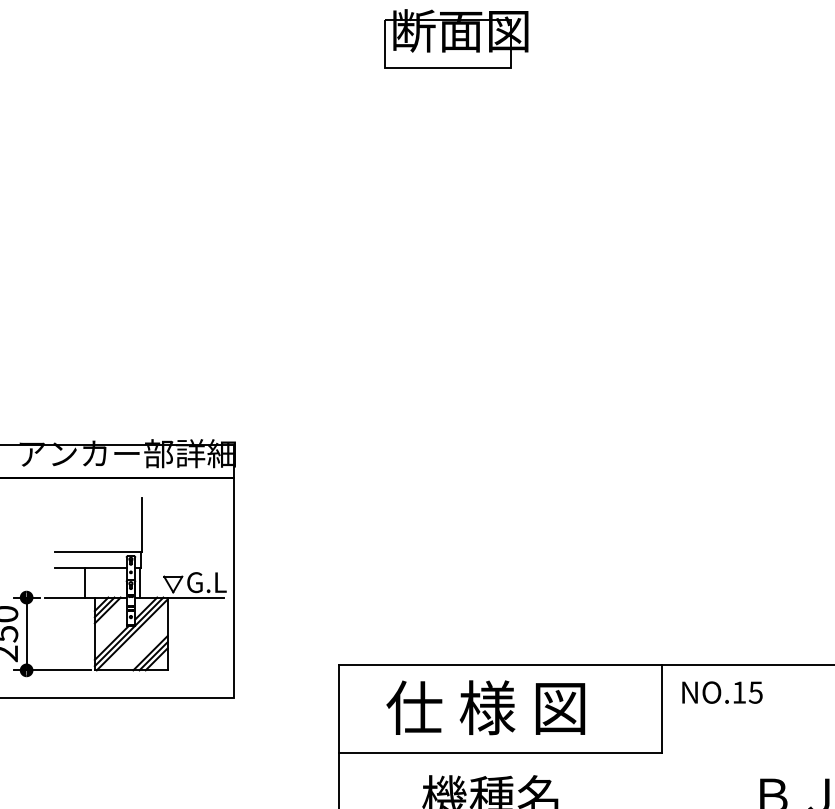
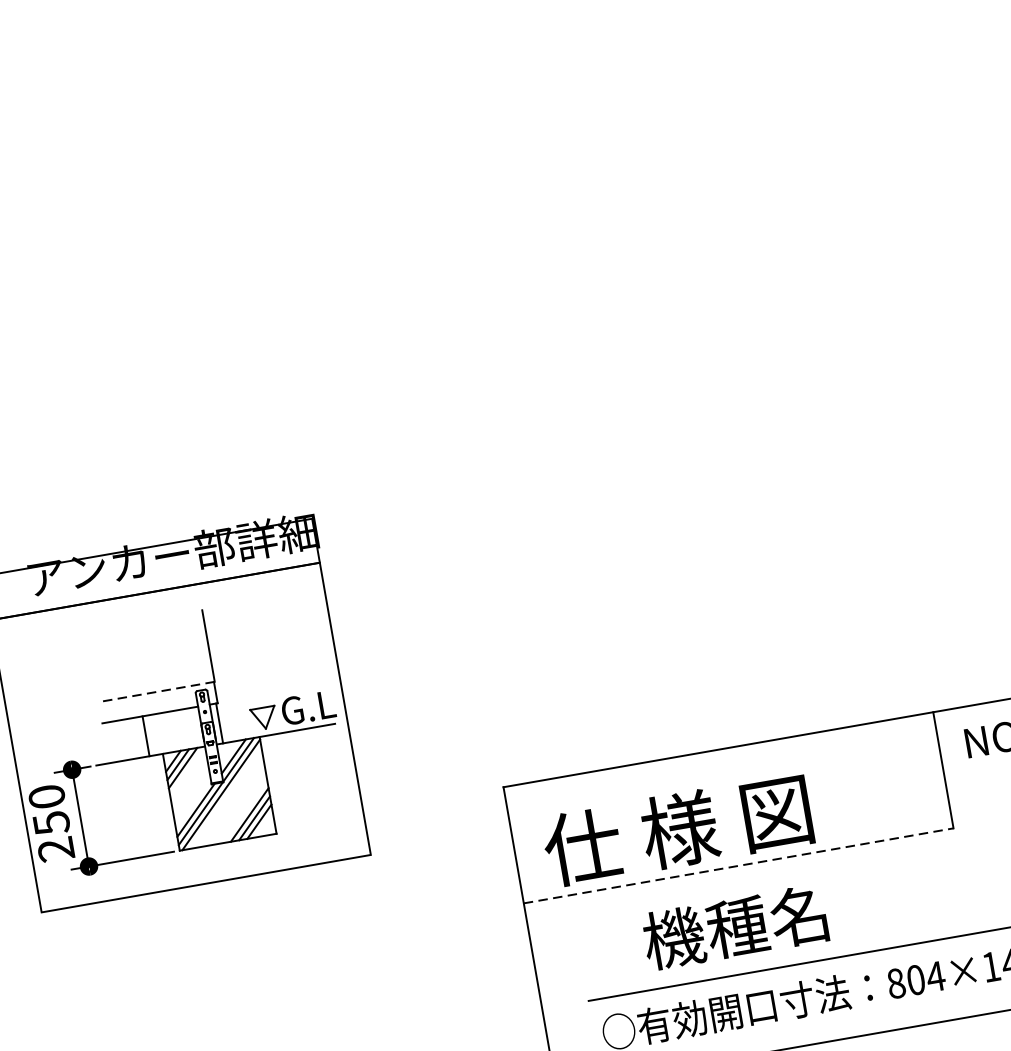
line: (98, 551) -> (157, 691), solid -> dashed
text: (485, 707) -> (677, 829), moved
line: (500, 752) -> (738, 865), solid -> dashed

